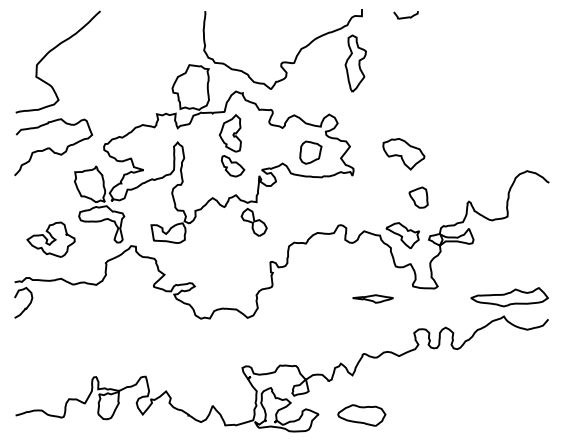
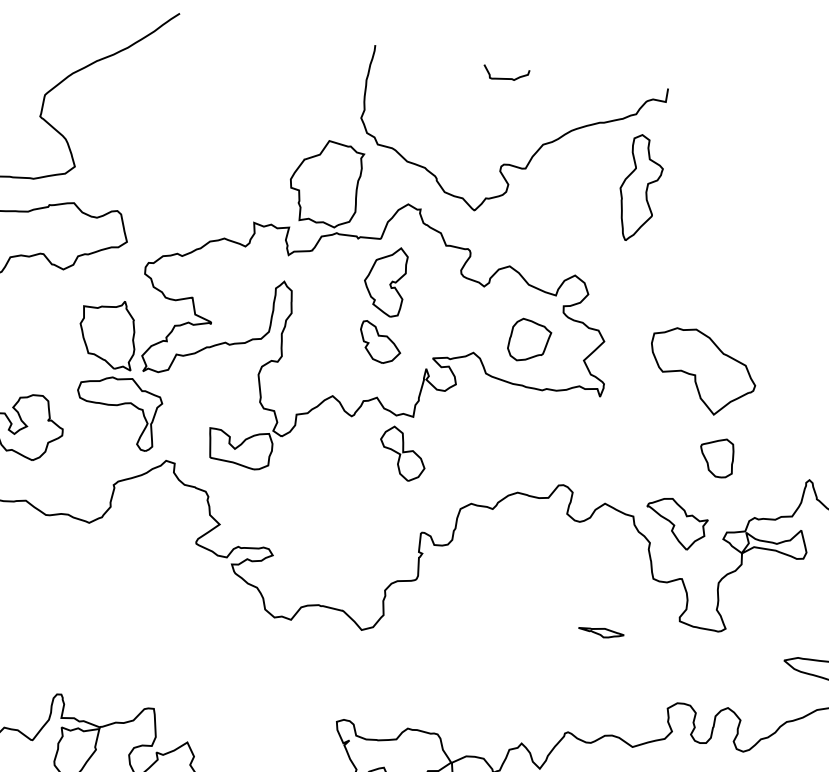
curve: (406, 16) -> (506, 76), moved
part: (403, 154) -> (701, 372), size x1.4
part: (372, 298) -> (600, 631), size x0.6

